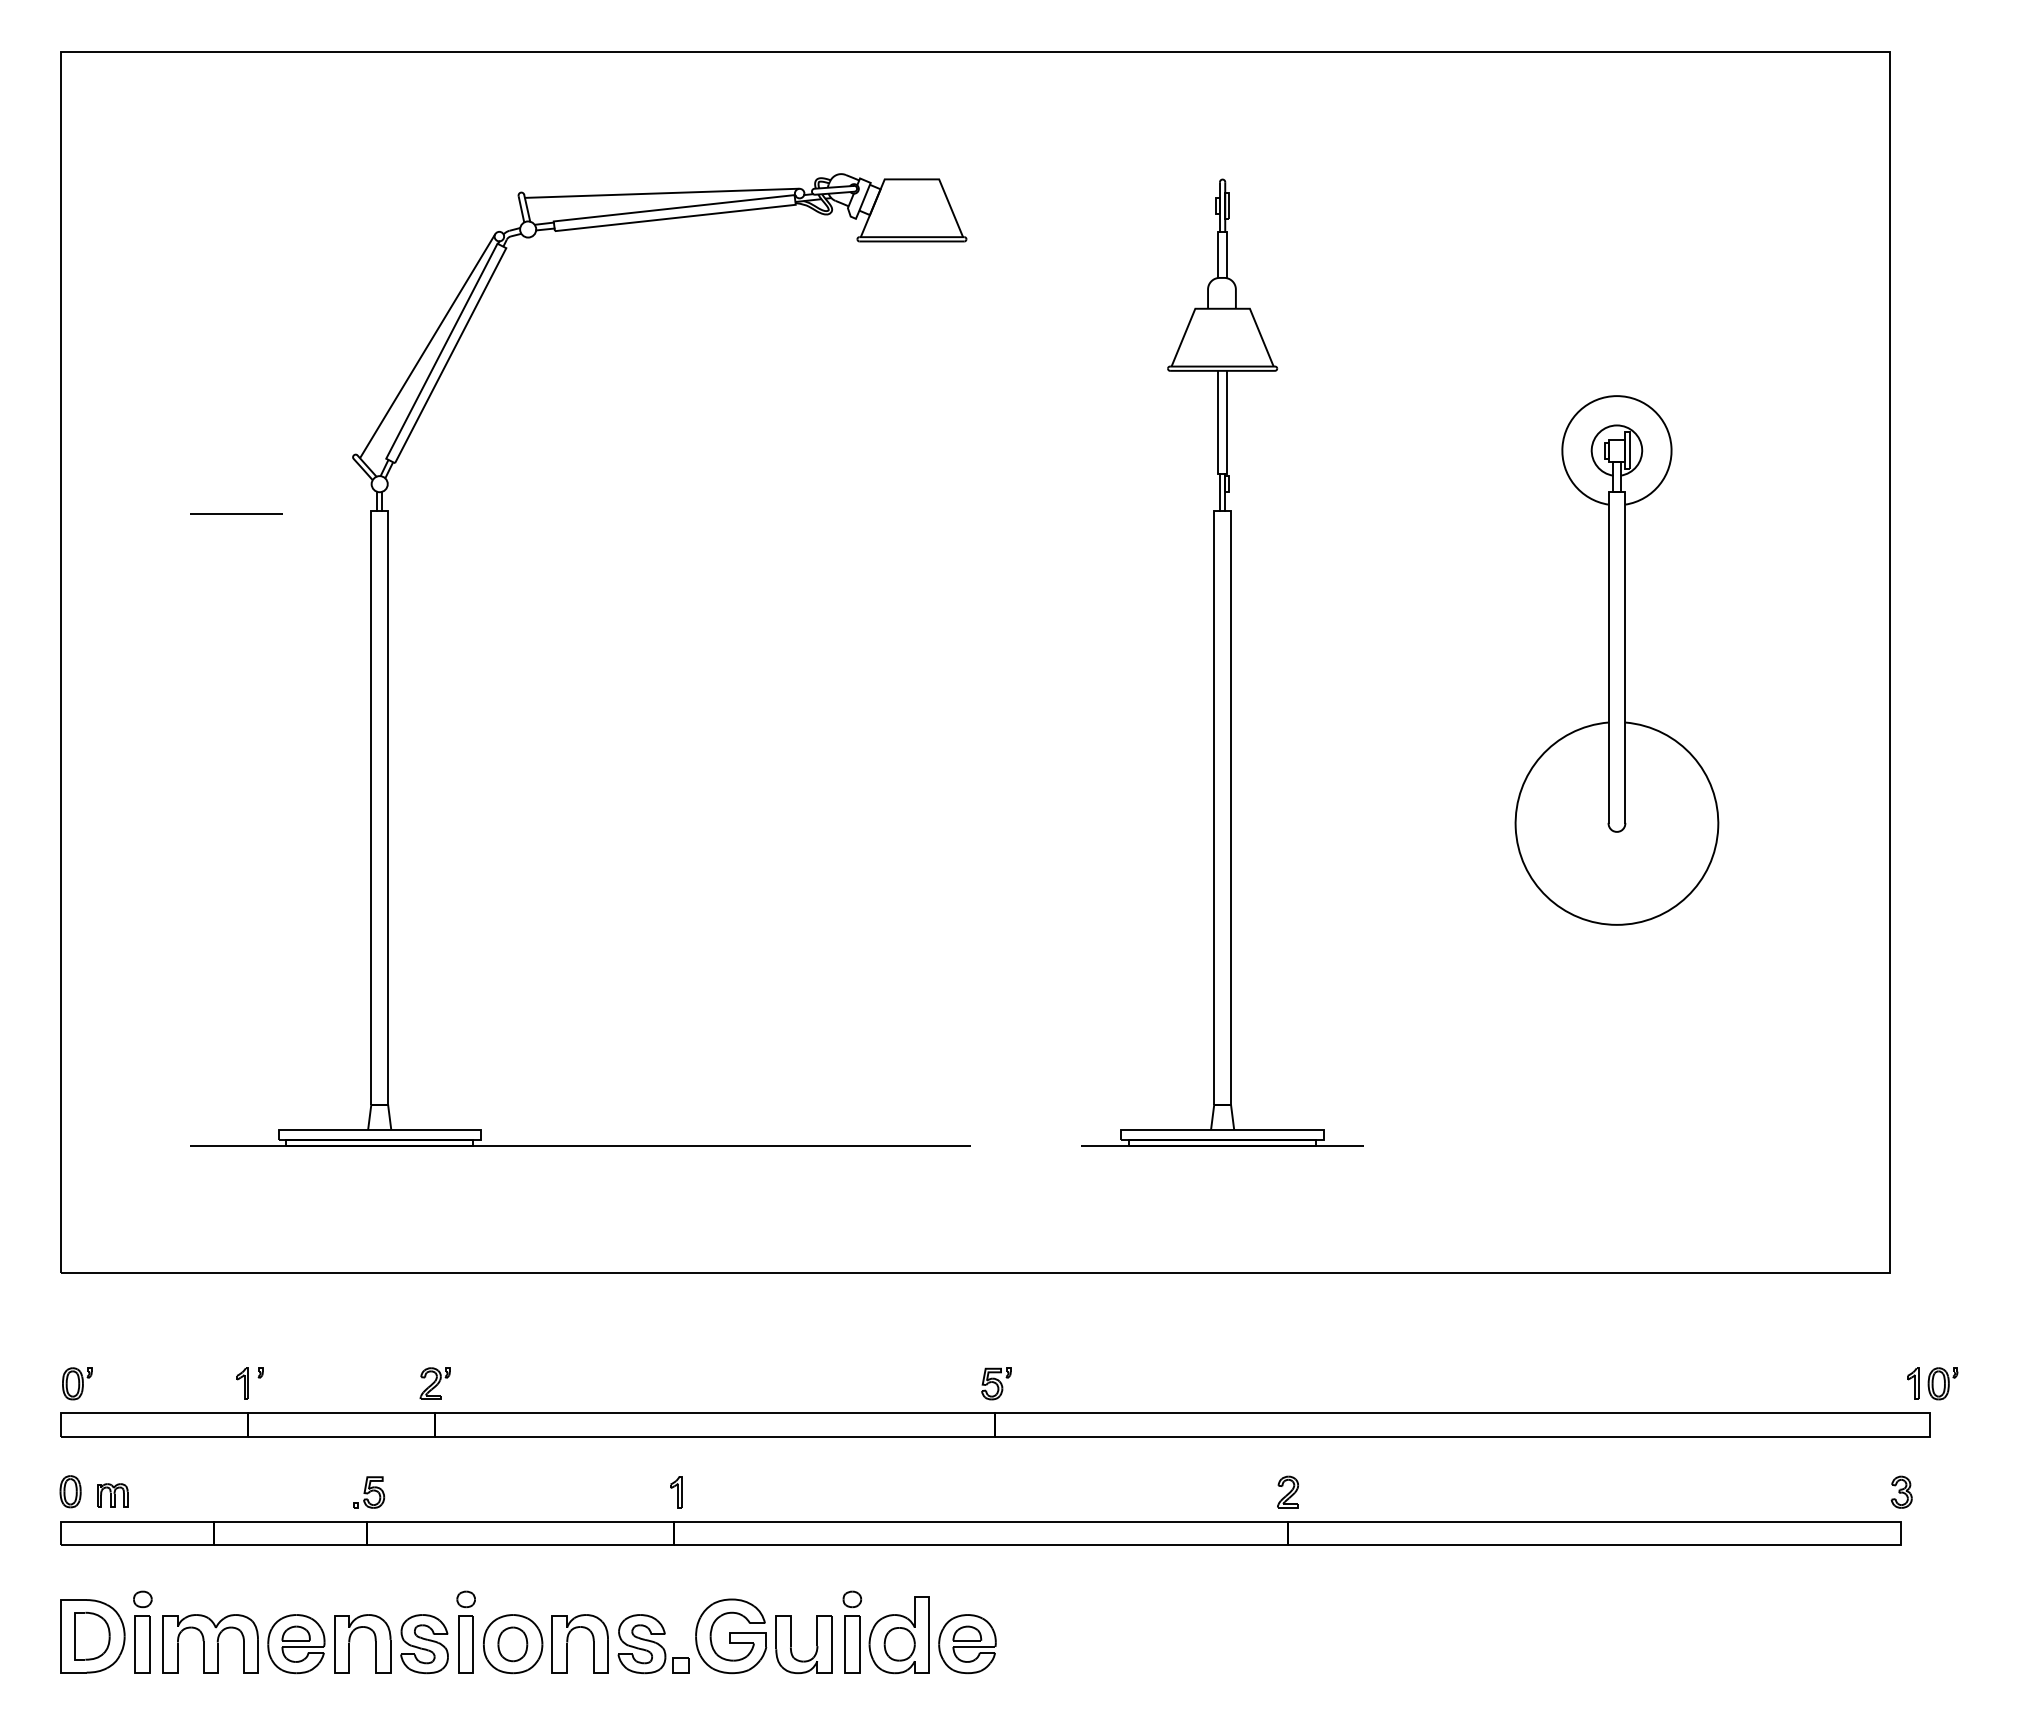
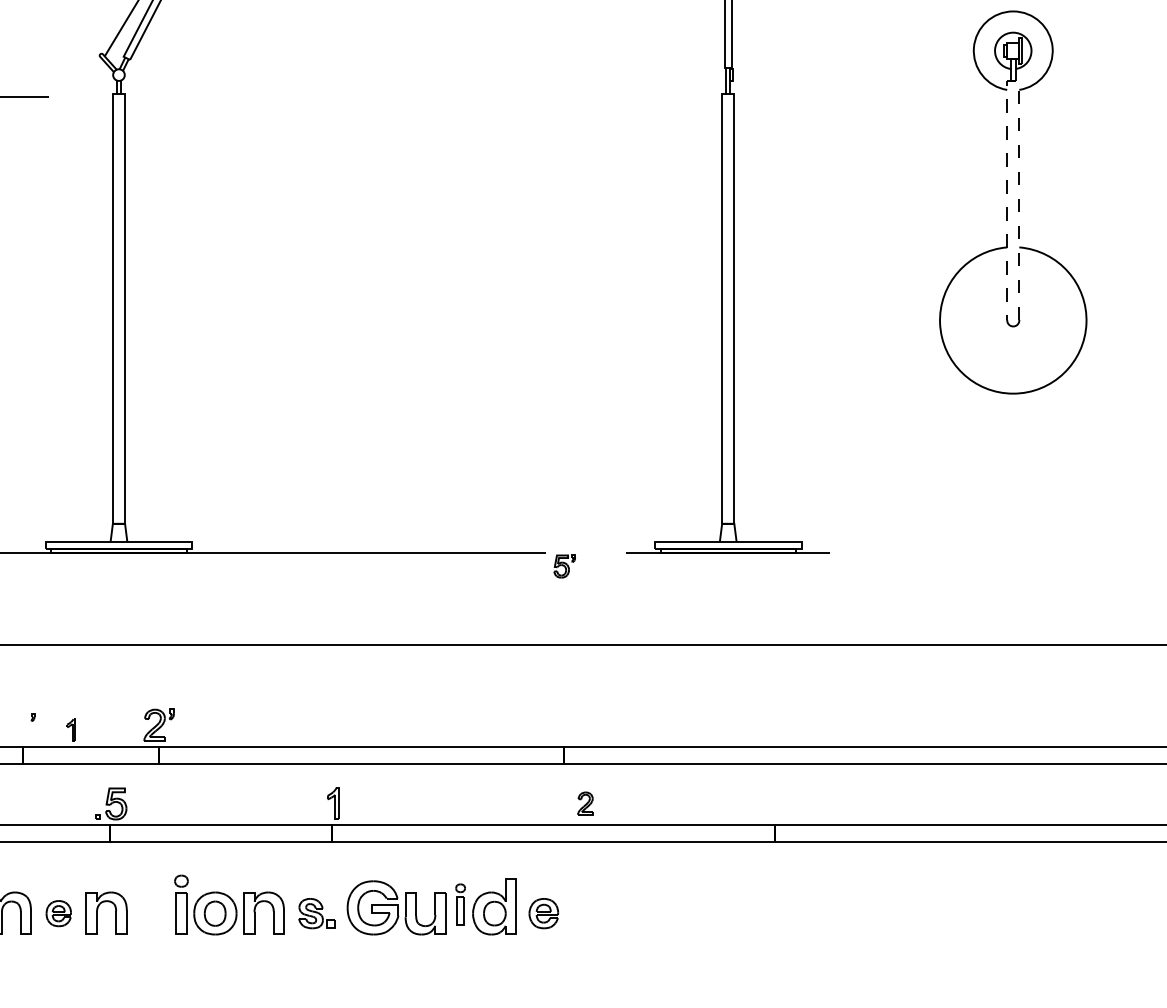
line: (1616, 491) -> (1012, 80), solid -> dashed
part: (242, 1383) -> (71, 730), moved
part: (434, 1383) -> (158, 725), size x1.4
part: (996, 1383) -> (564, 566), moved
part: (1287, 1491) -> (585, 803), moved
part: (369, 1492) -> (111, 803), size x1.4
part: (676, 1492) -> (333, 803), size x1.4
part: (852, 1631) -> (460, 904), size x0.7
part: (296, 1644) -> (58, 913), size x0.6
part: (424, 1644) -> (151, 913), removed
part: (653, 1644) -> (316, 913), size x0.7
part: (967, 1644) -> (543, 913), size x0.7

